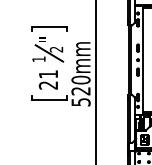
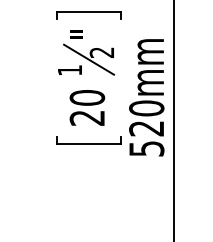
text: (48, 74) -> (87, 98), 21 -> 20

